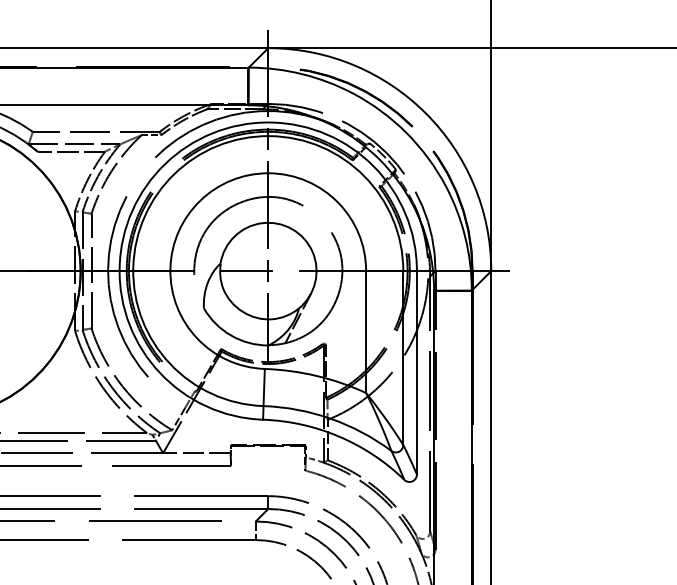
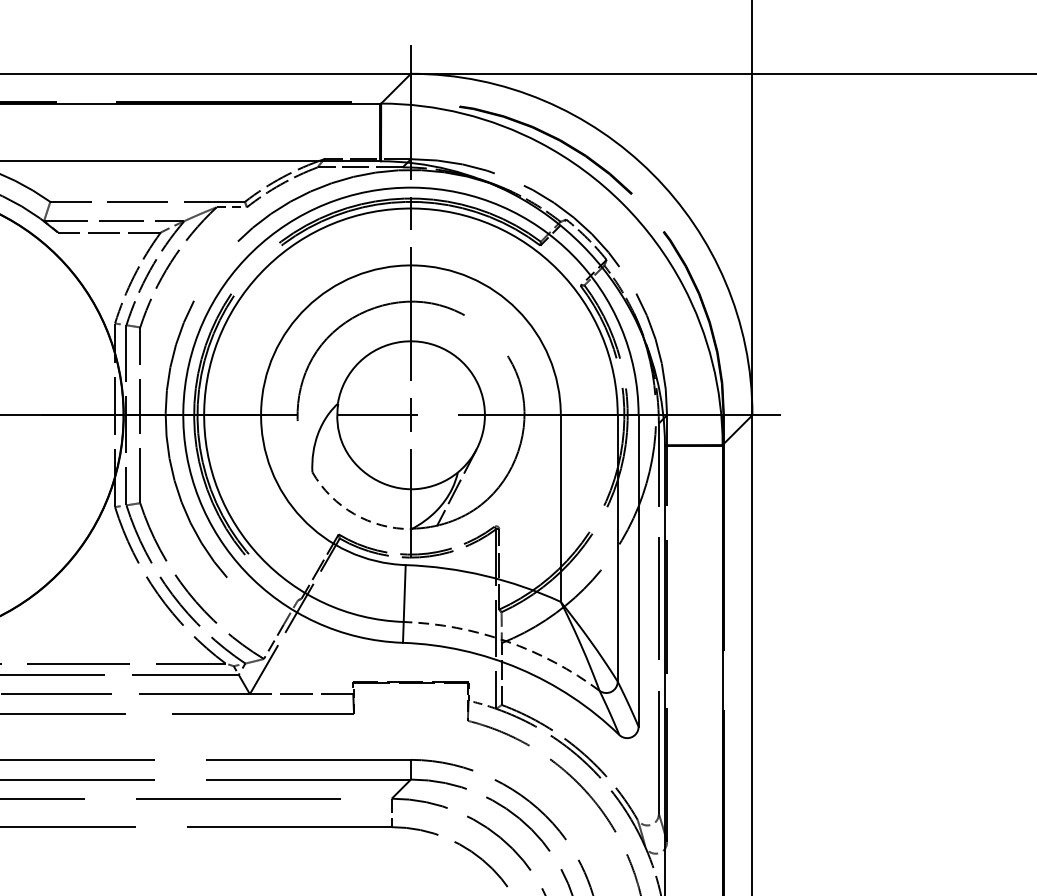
arc: (231, 335) -> (354, 513), solid -> dashed
arc: (330, 418) -> (506, 640), solid -> dashed

